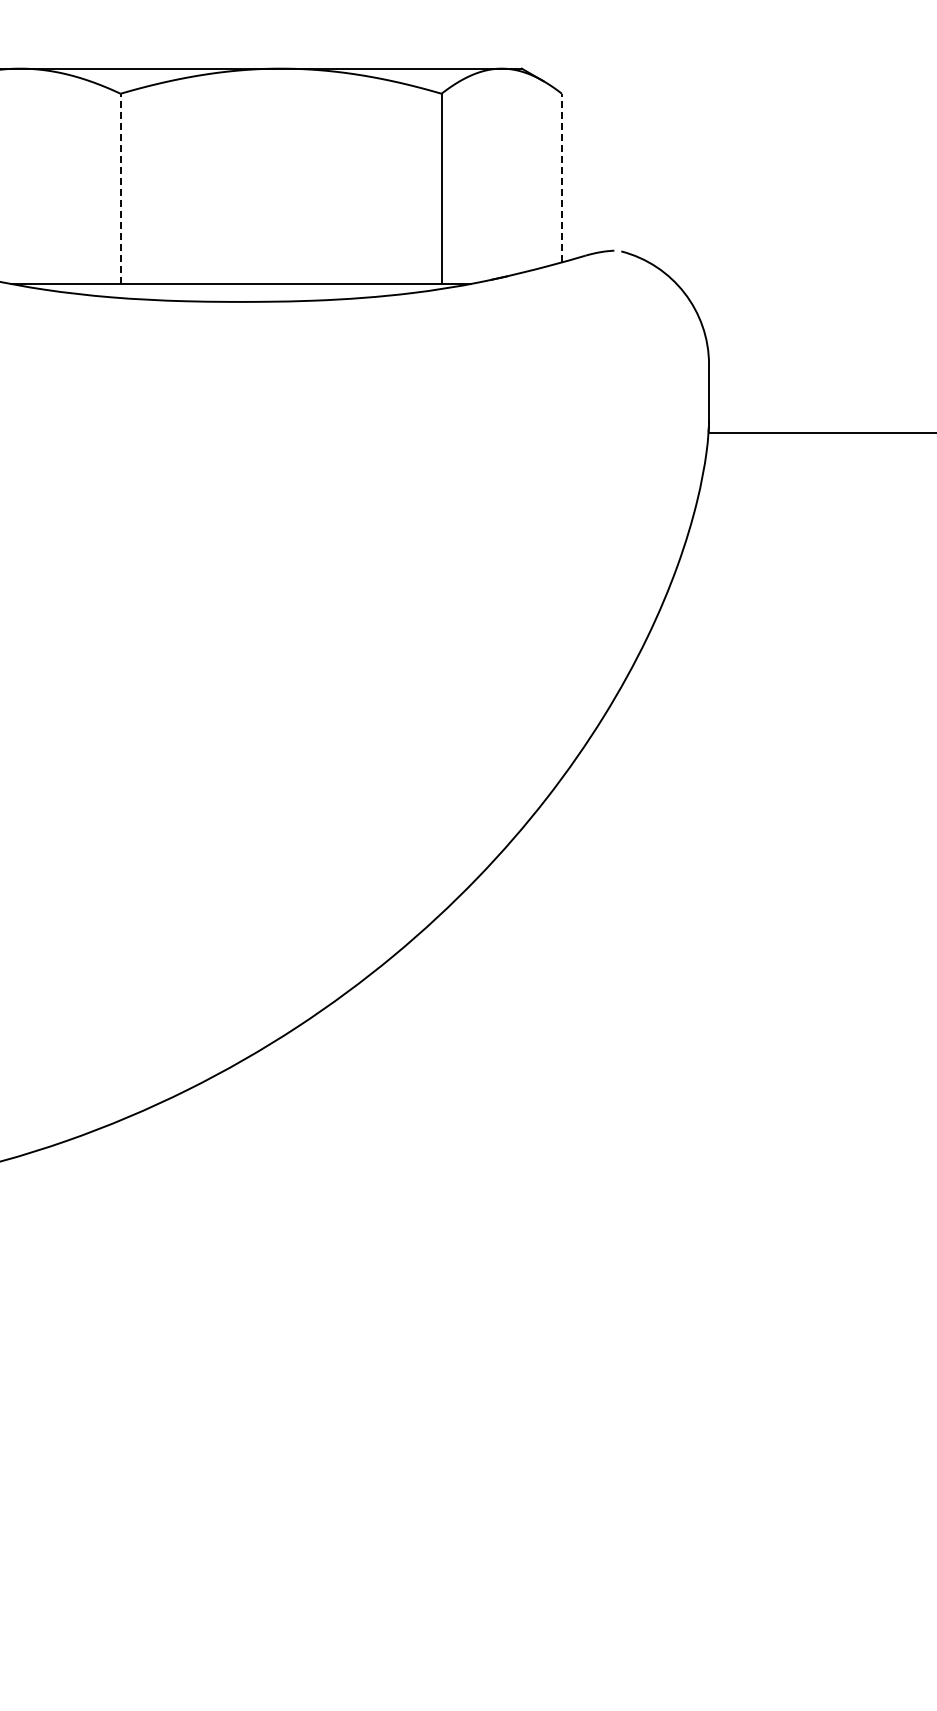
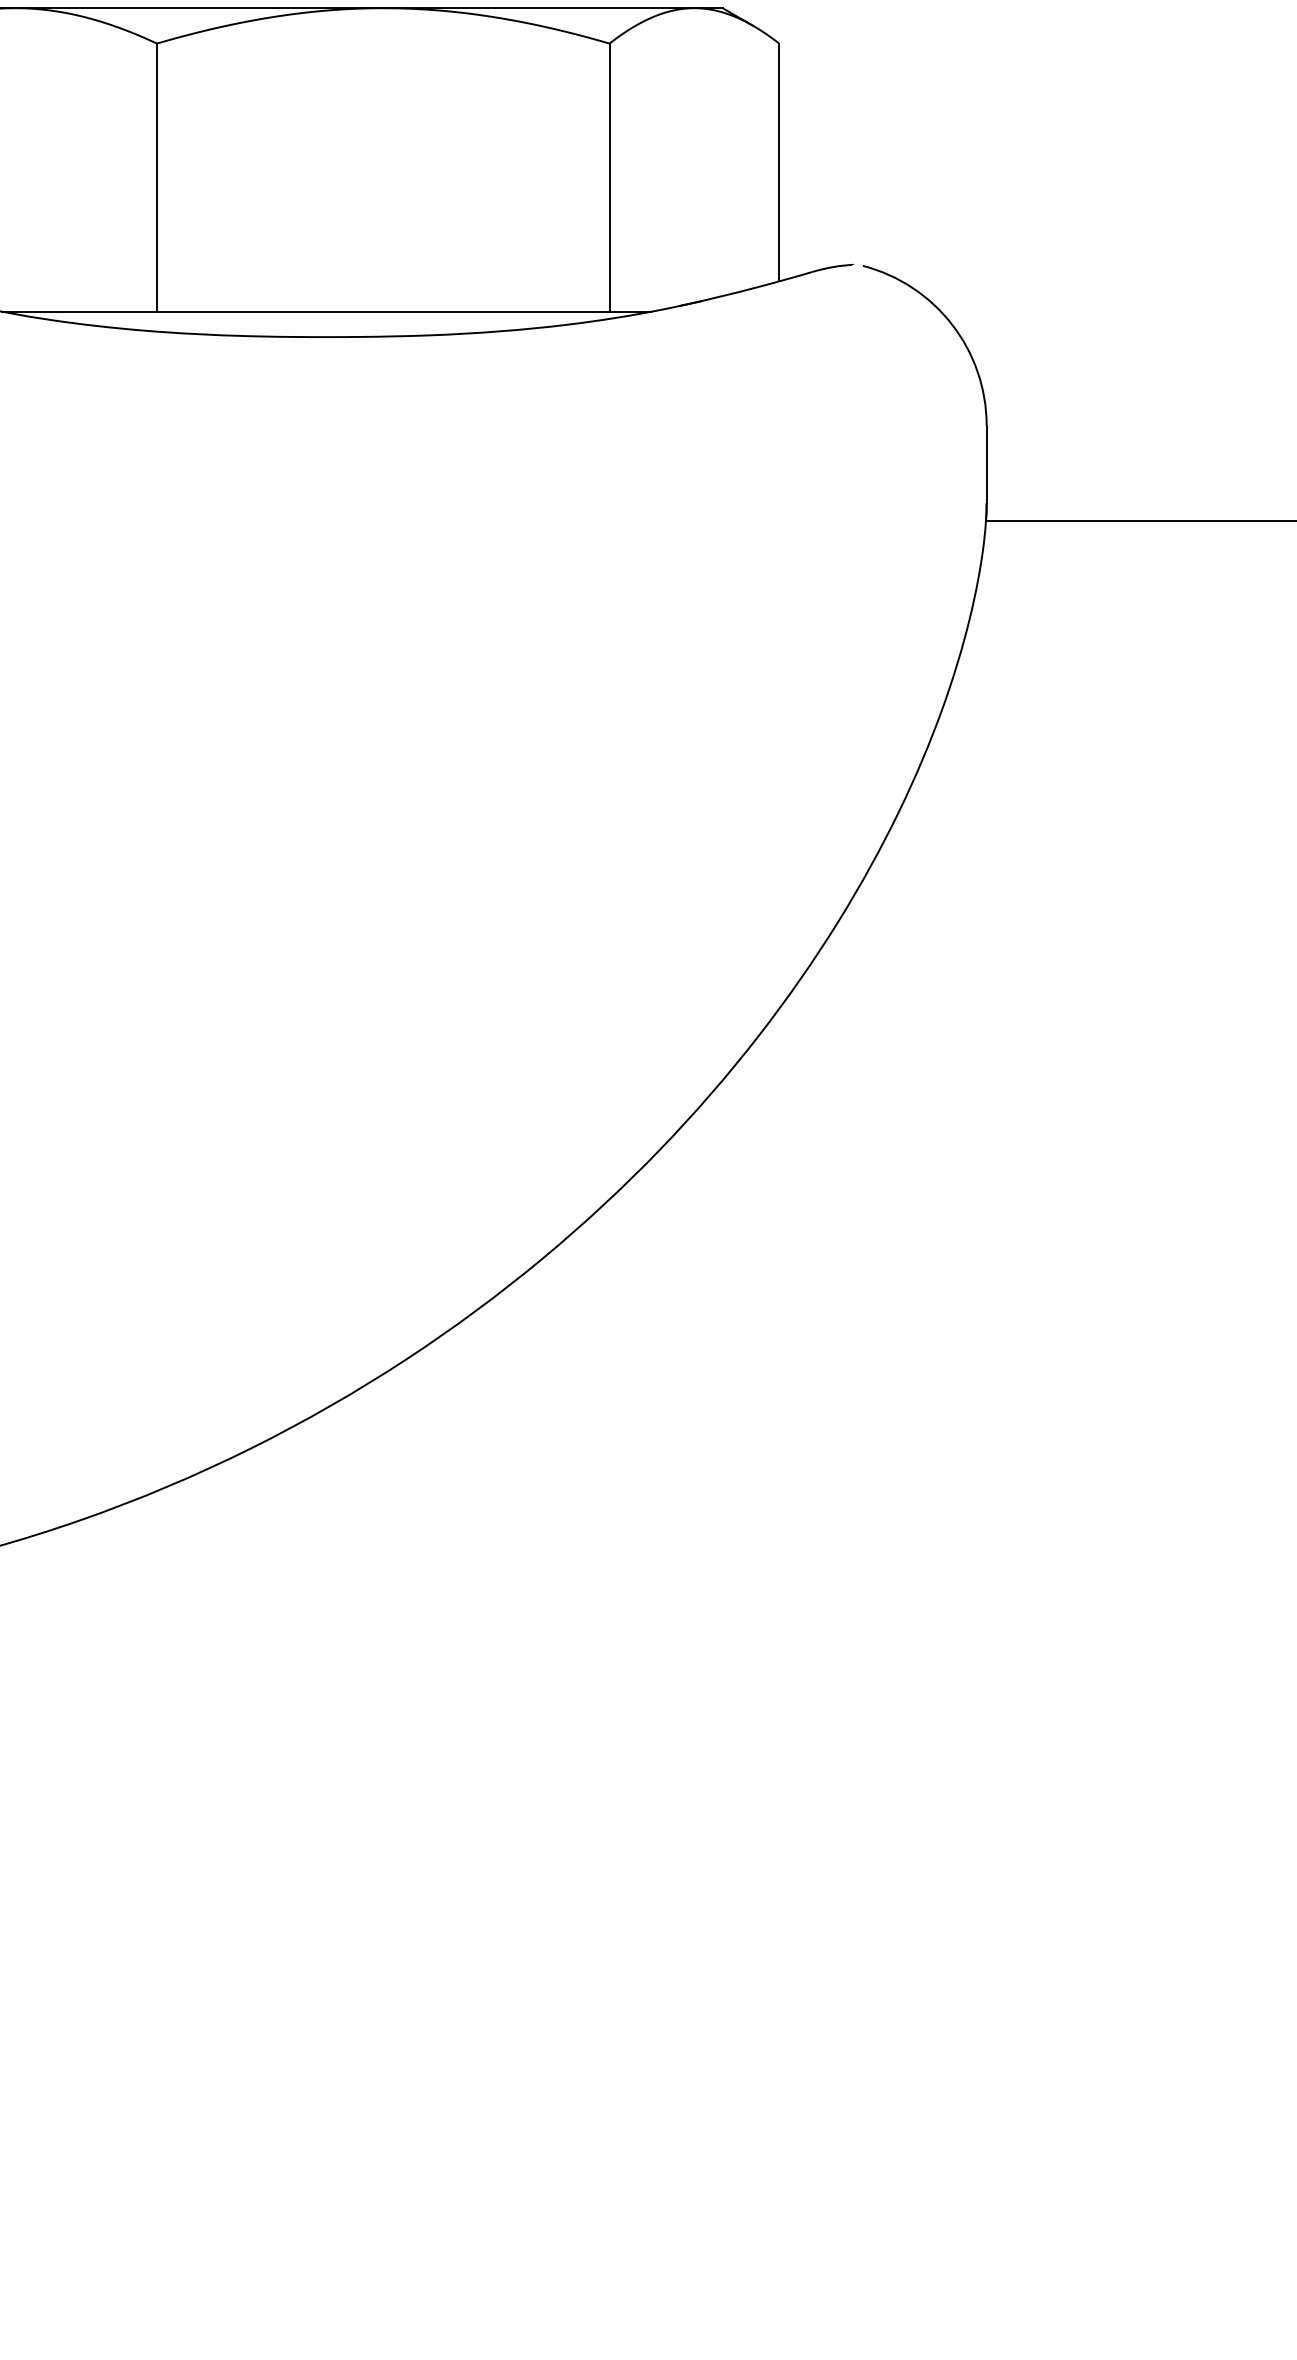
line: (561, 177) -> (778, 161), dashed -> solid
line: (120, 188) -> (156, 177), dashed -> solid

